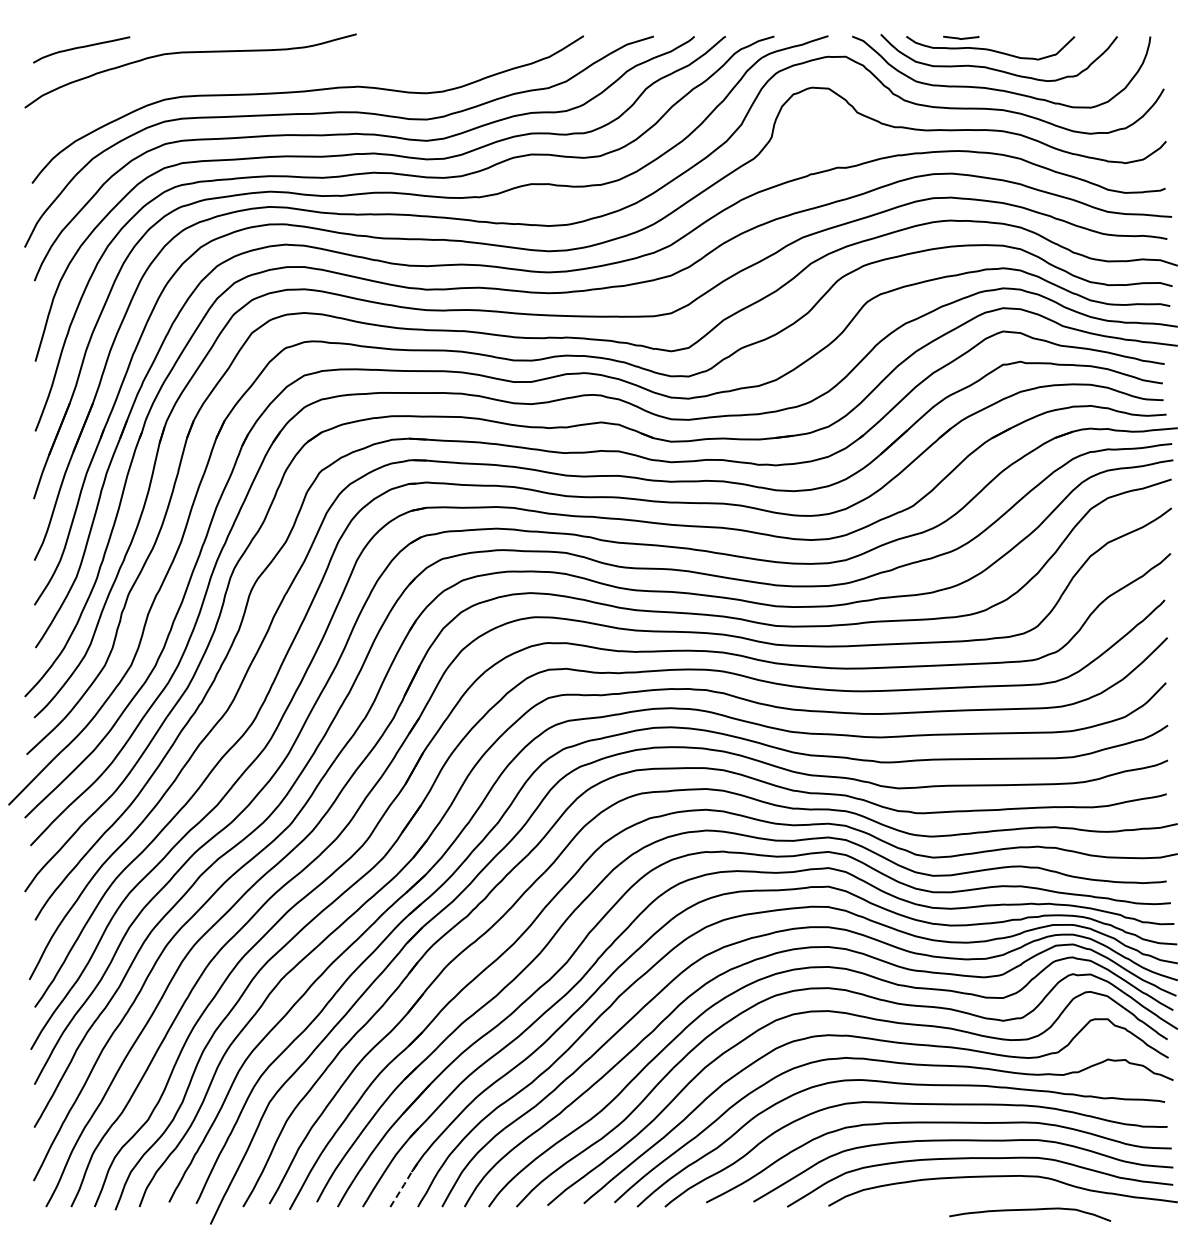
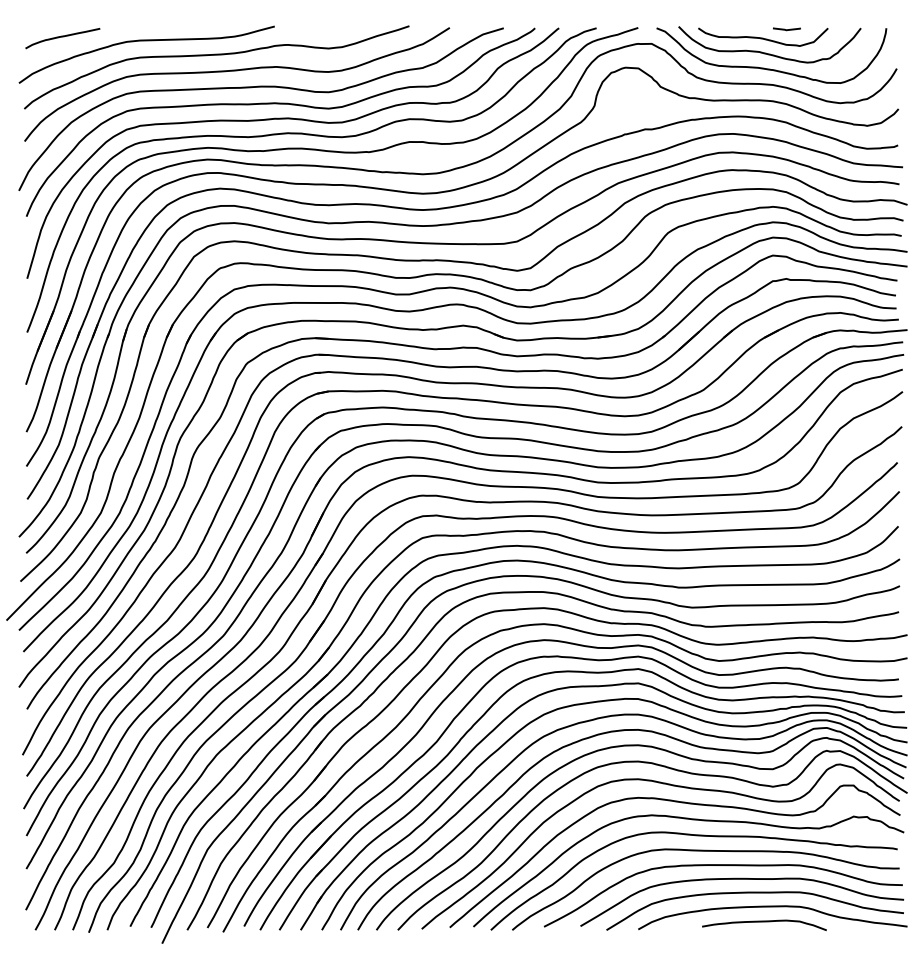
curve: (961, 38) -> (787, 29), moved
curve: (281, 71) -> (216, 55), added
line: (404, 1184) -> (311, 912), dashed -> solid
curve: (1030, 1210) -> (764, 922), moved

